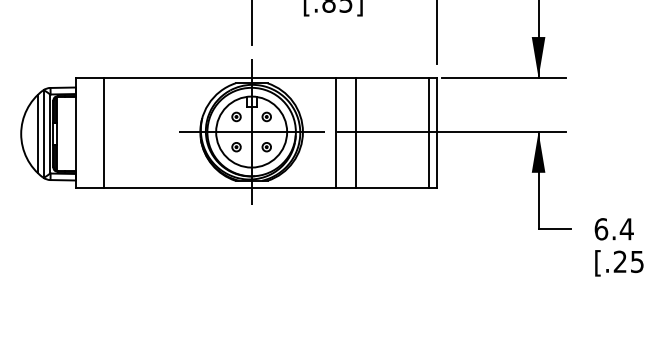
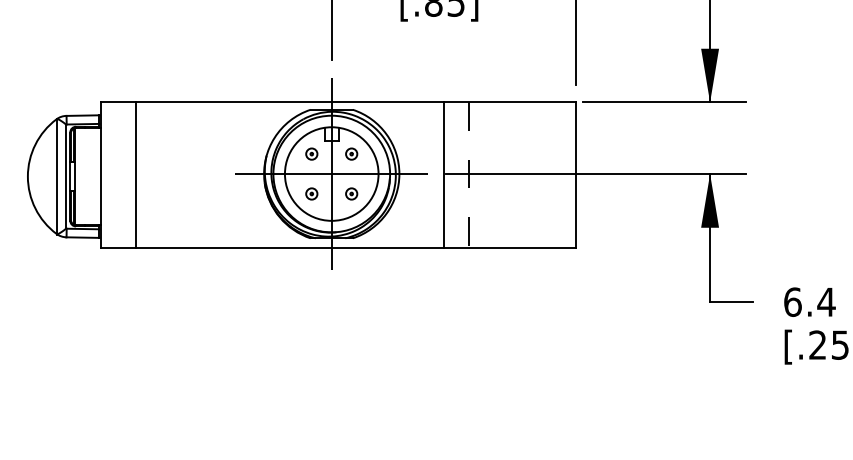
line: (428, 132) -> (564, 174), removed
line: (38, 133) -> (50, 175), removed
line: (355, 133) -> (468, 175), solid -> dashed

